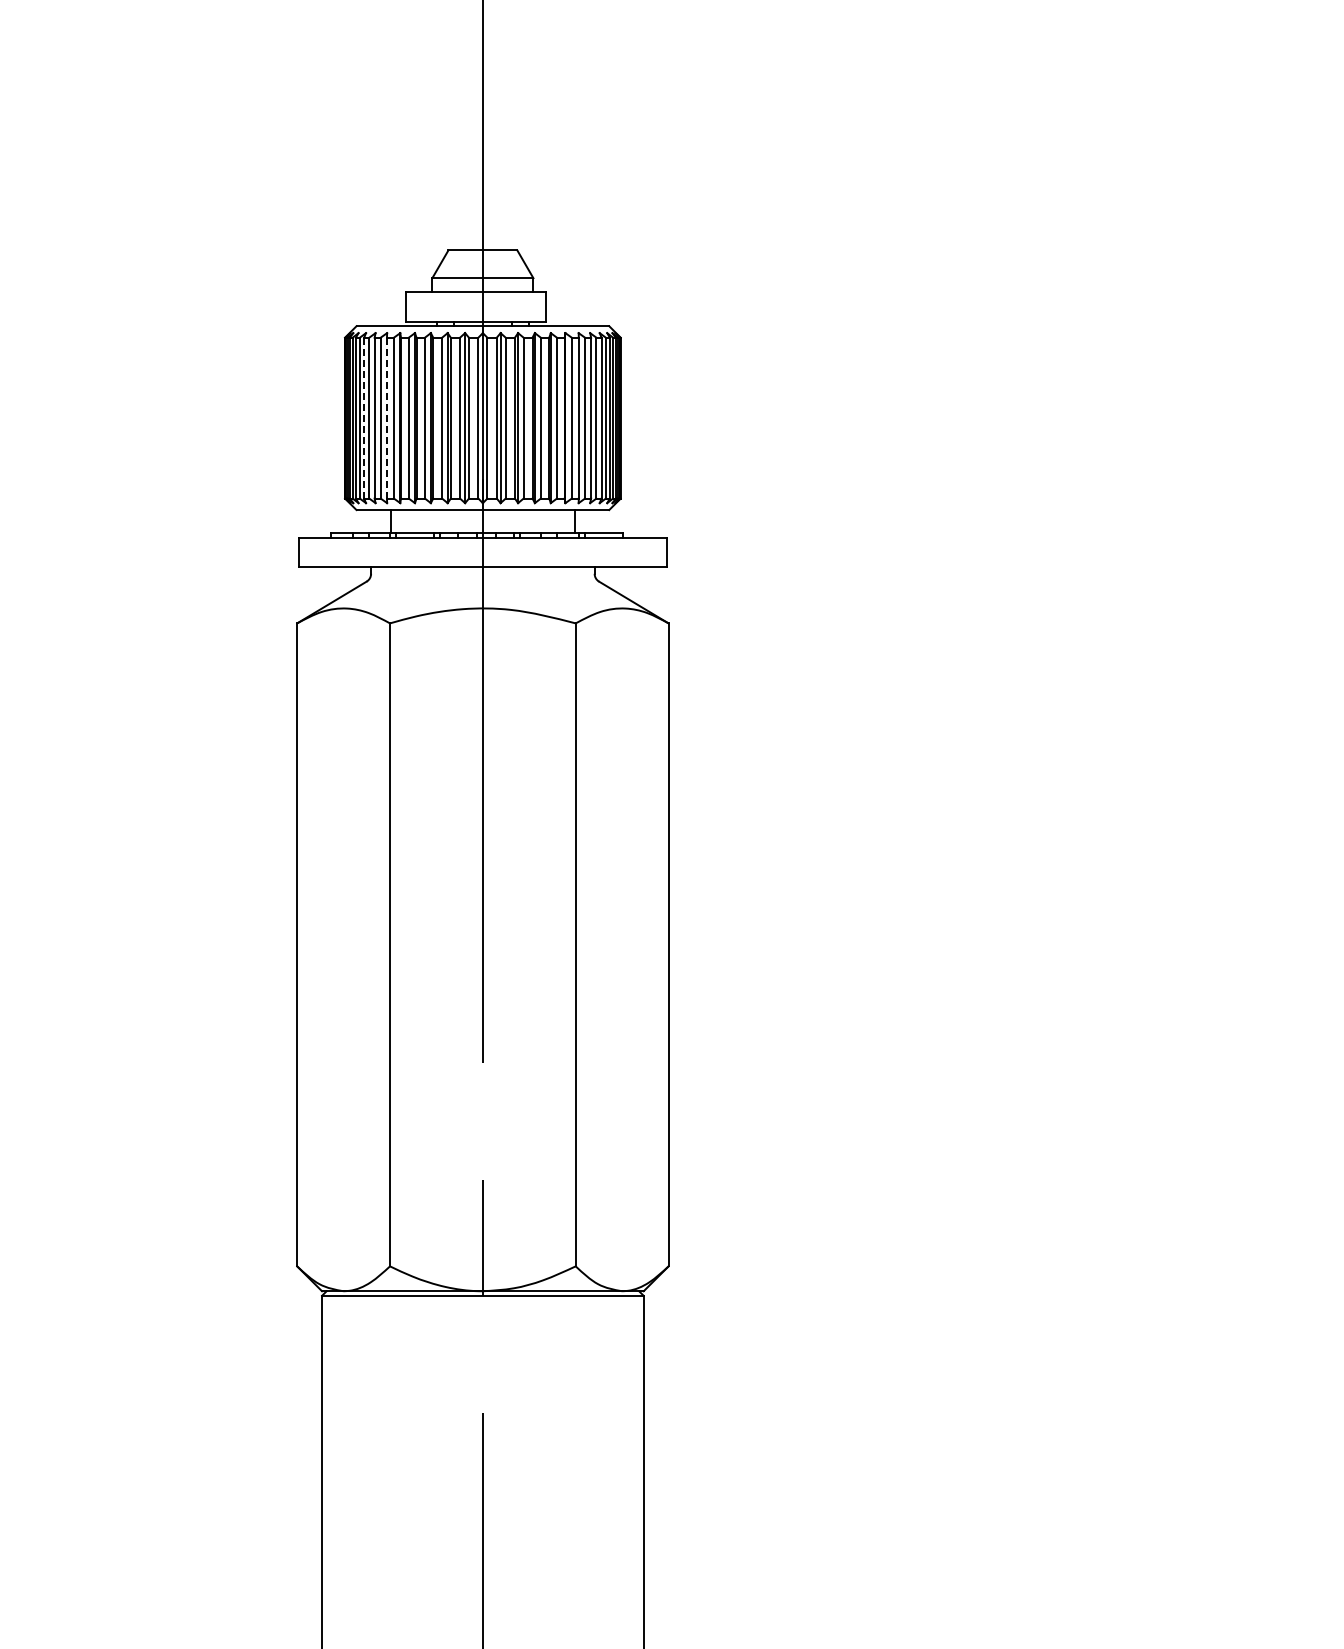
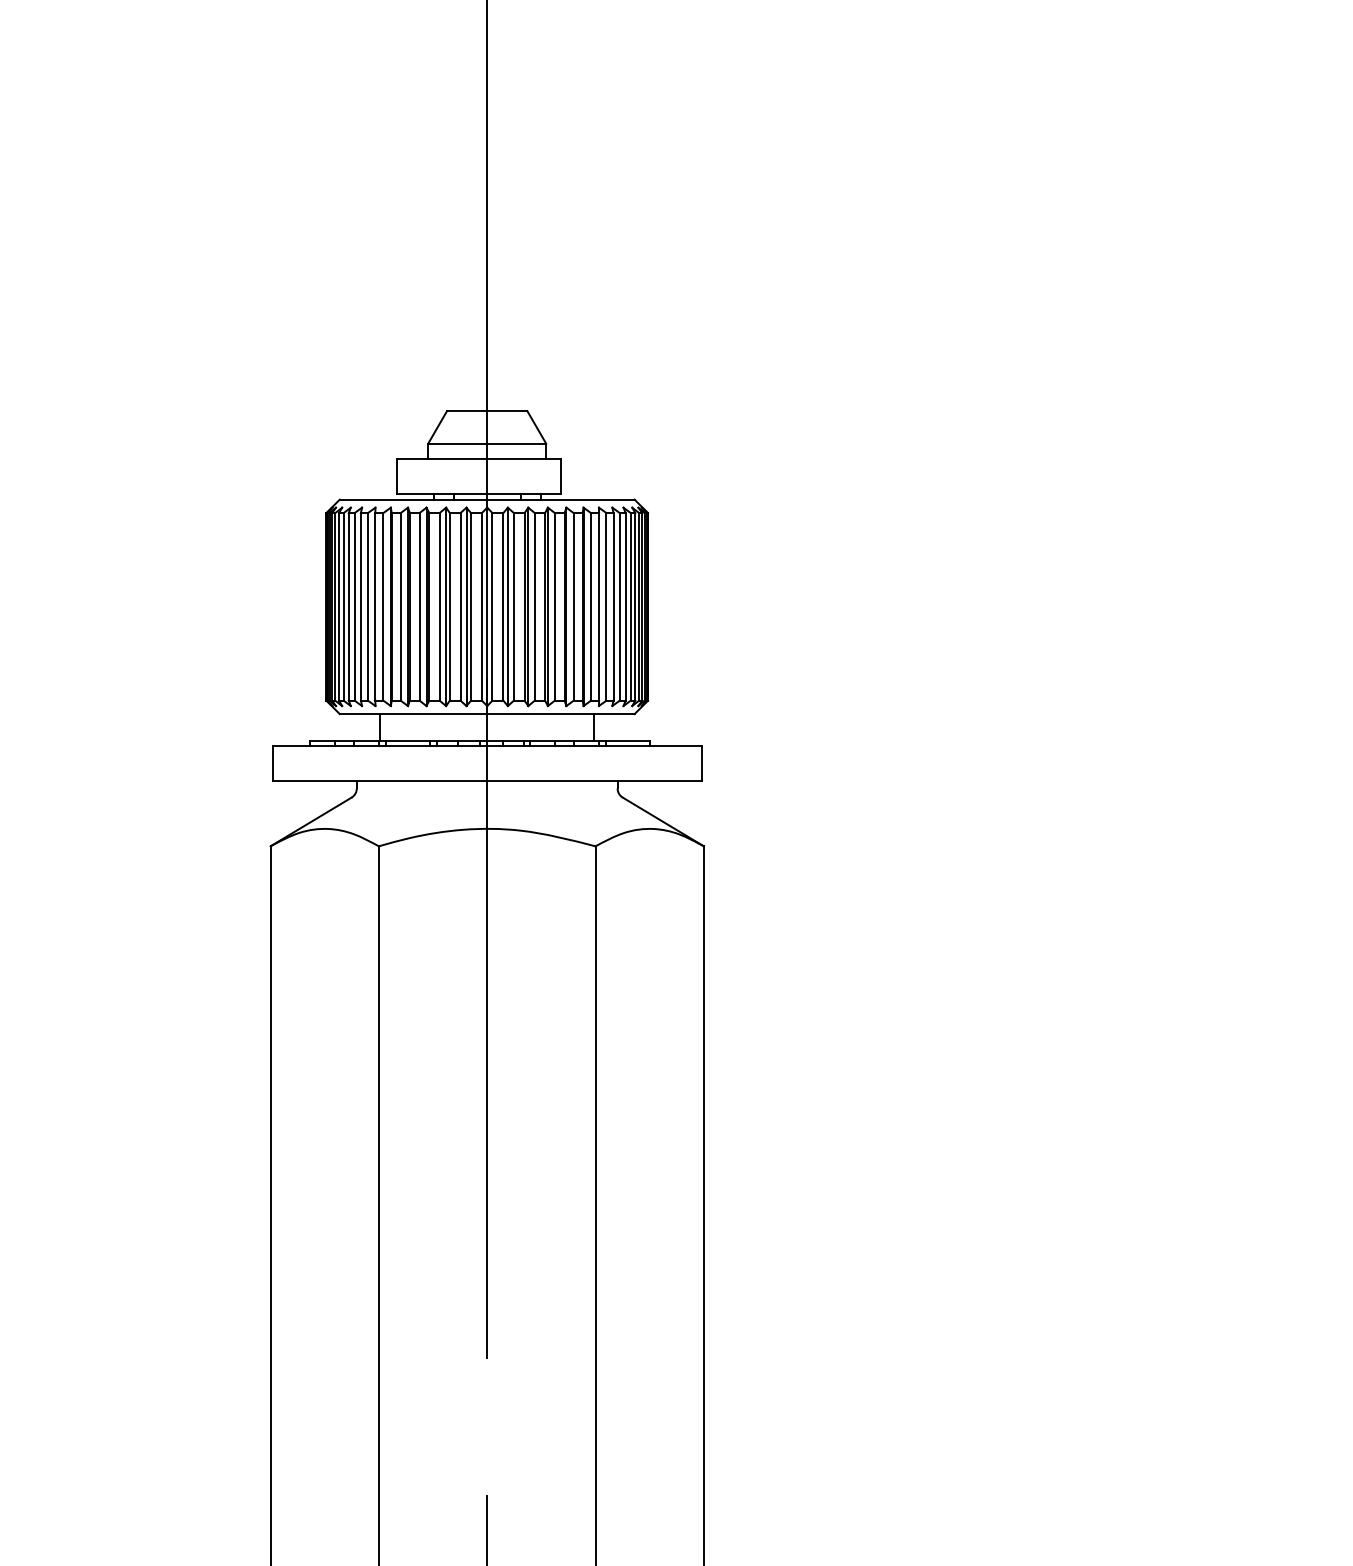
line: (364, 417) -> (349, 606), dashed -> solid
line: (387, 417) -> (375, 606), dashed -> solid

